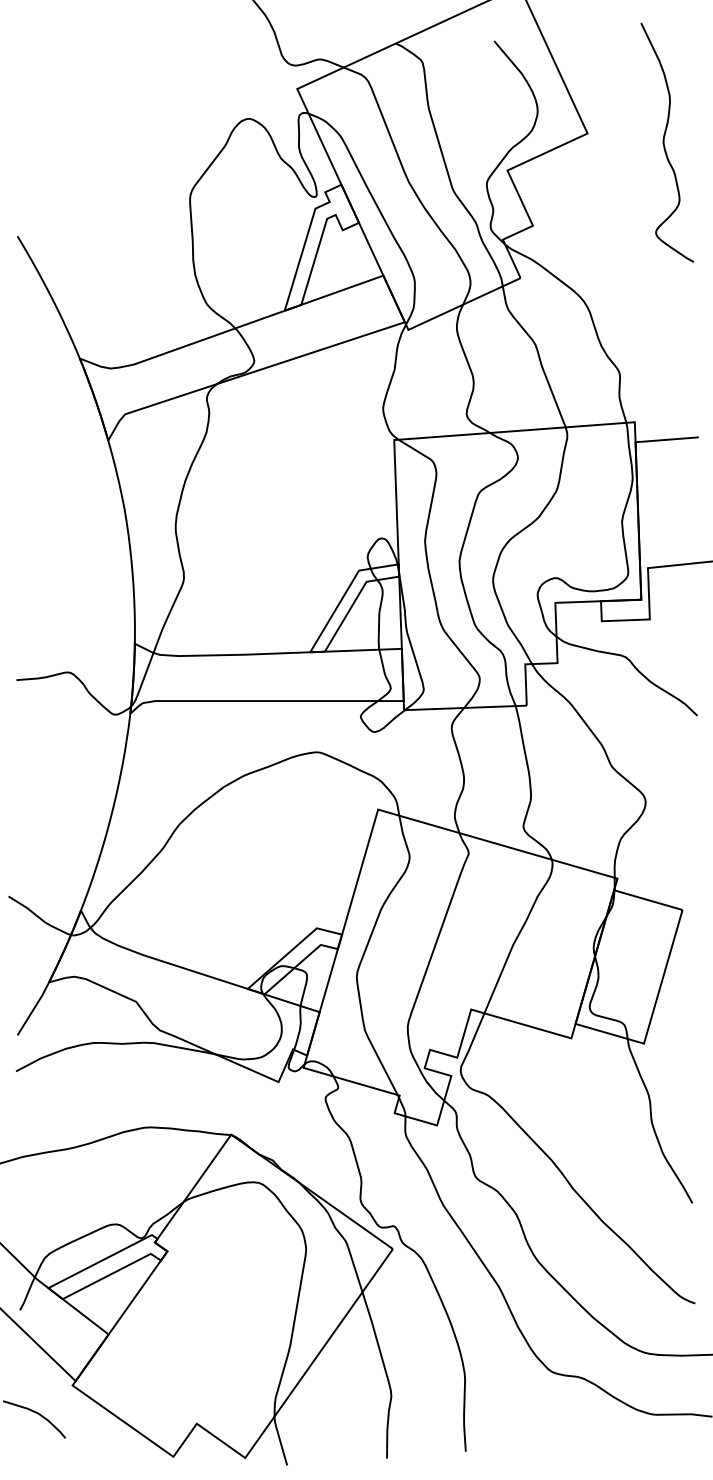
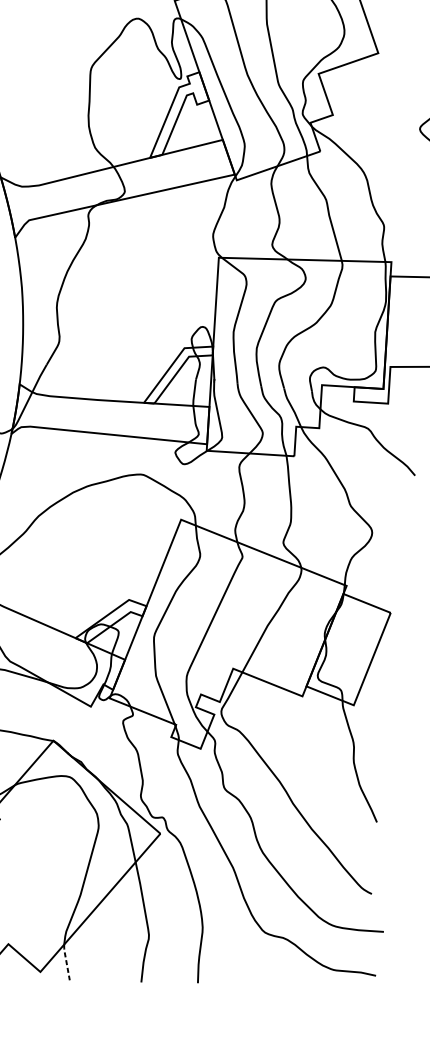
line: (280, 1440) -> (66, 962), solid -> dashed

